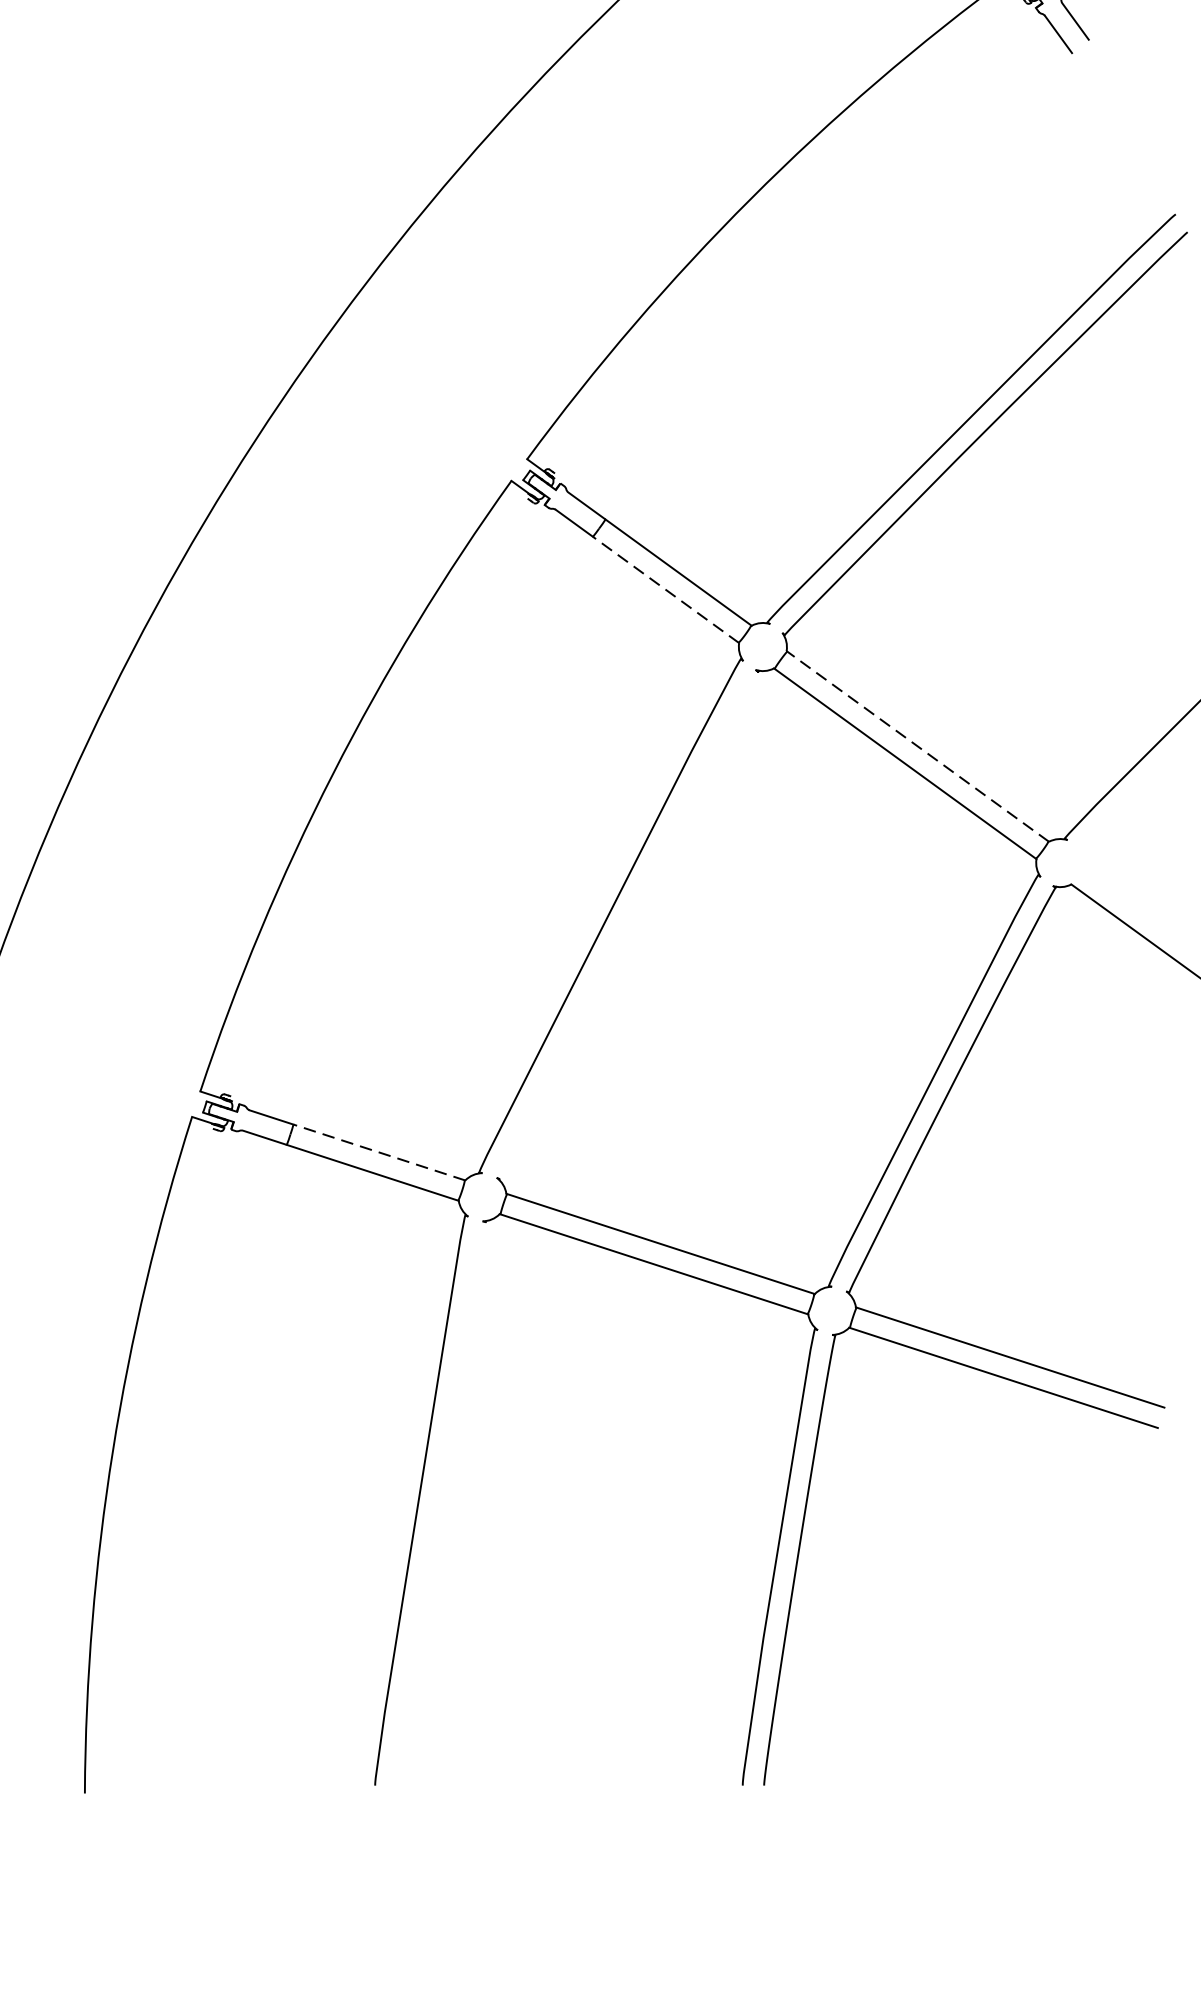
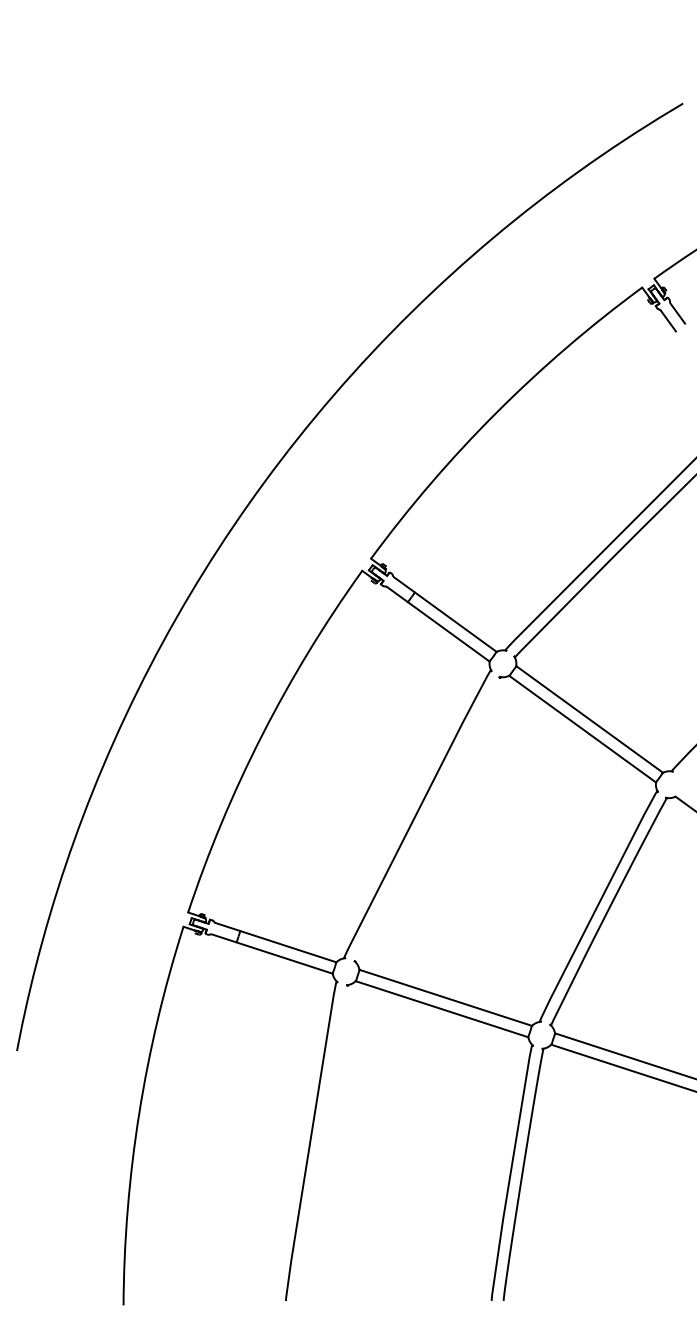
line: (665, 589) -> (448, 631), dashed -> solid
line: (917, 746) -> (589, 719), dashed -> solid
line: (379, 1152) -> (288, 946), dashed -> solid

